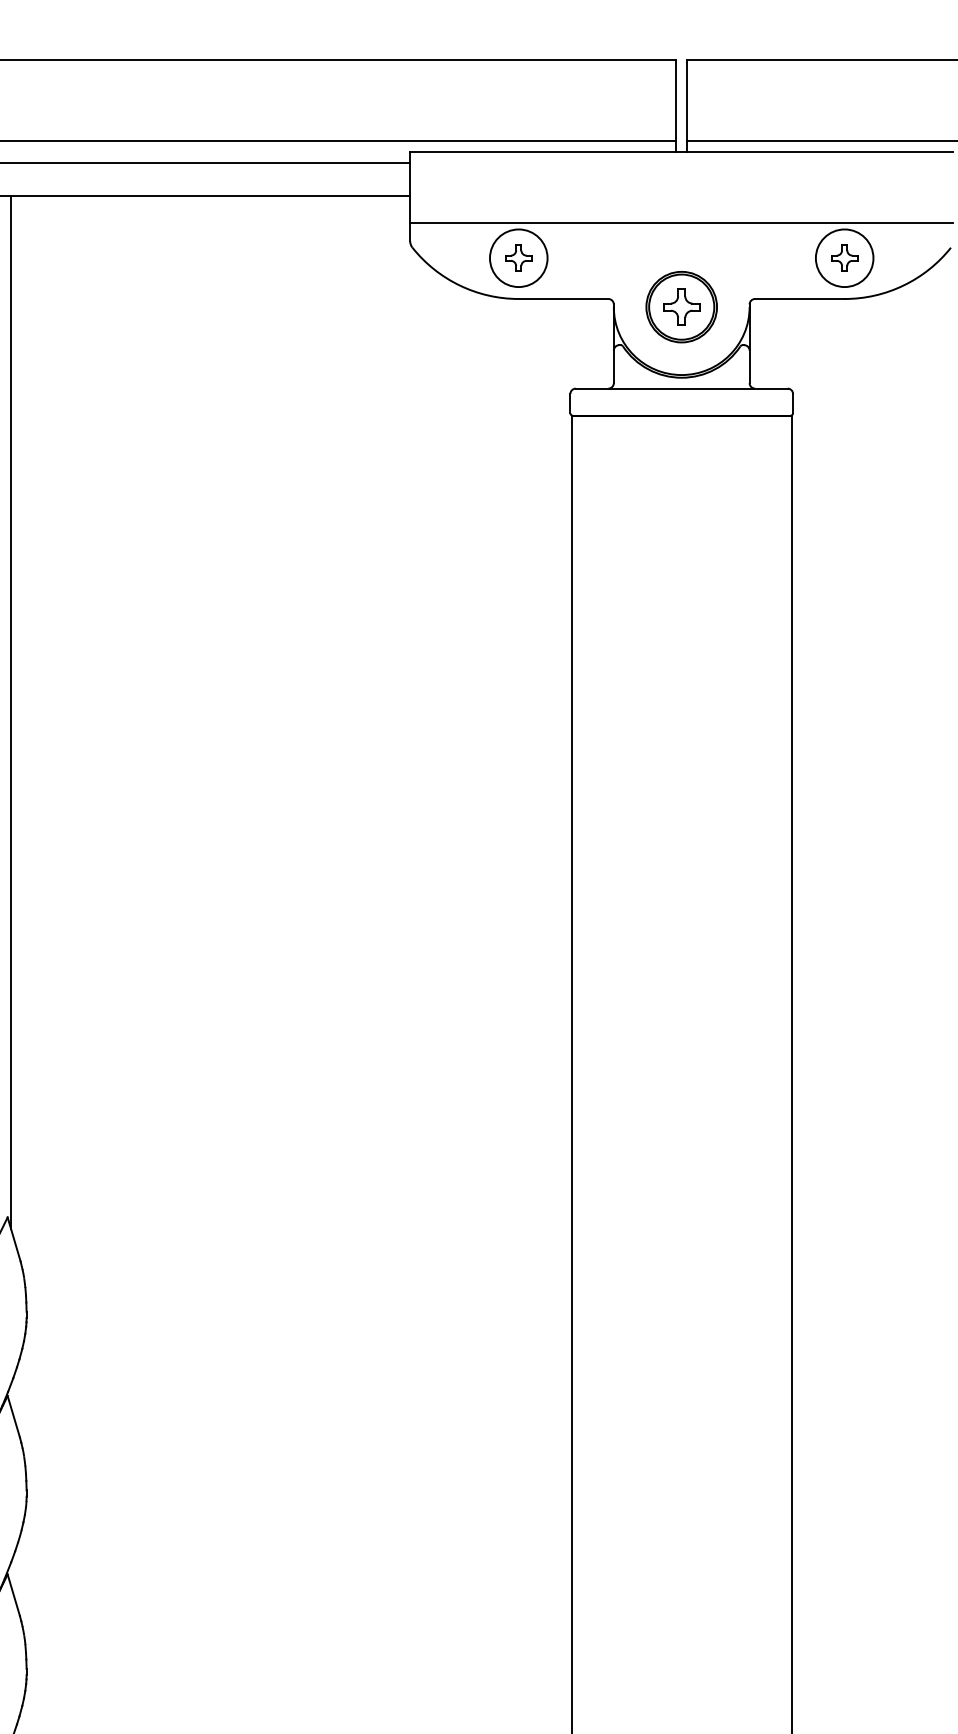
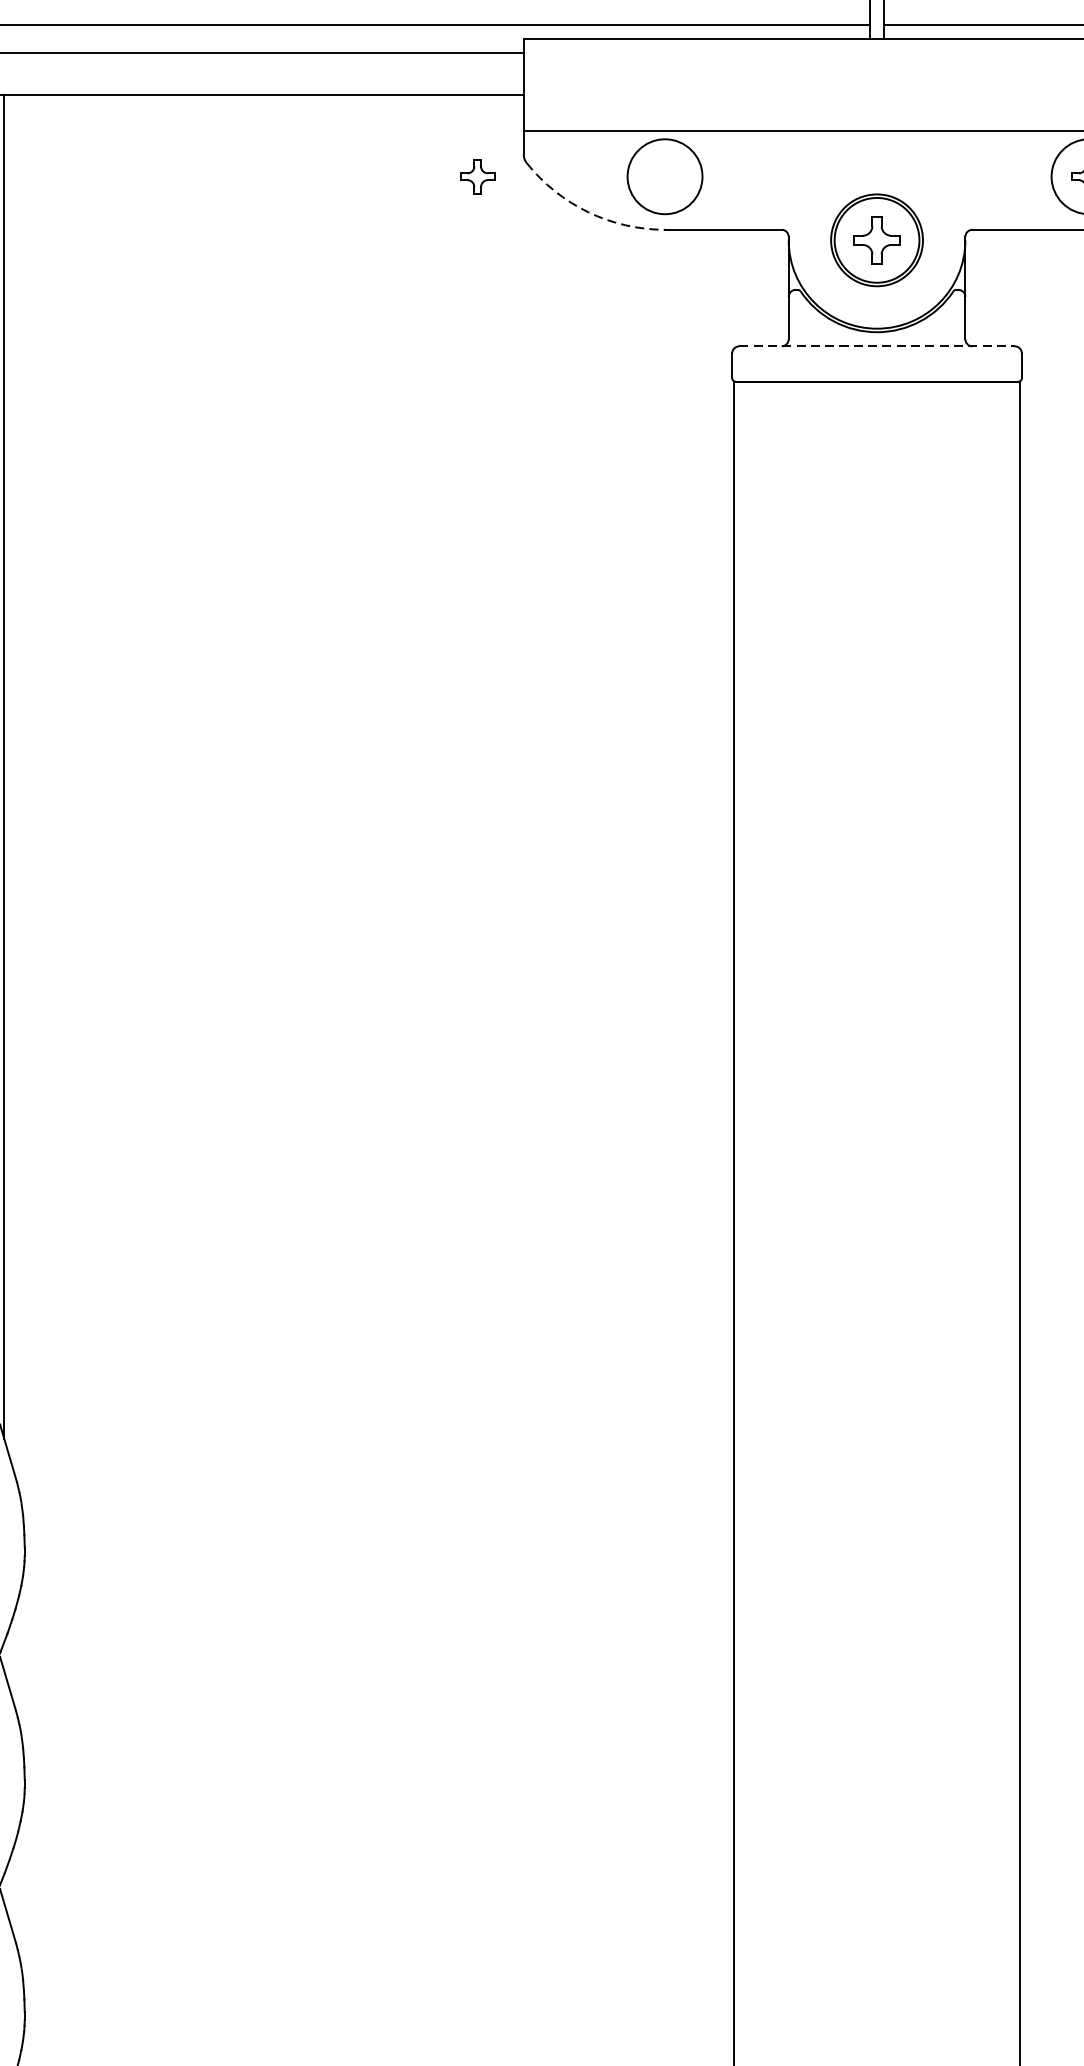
part: (518, 257) -> (477, 175), moved
arc: (459, 285) -> (587, 212), solid -> dashed
line: (681, 388) -> (876, 346), solid -> dashed

